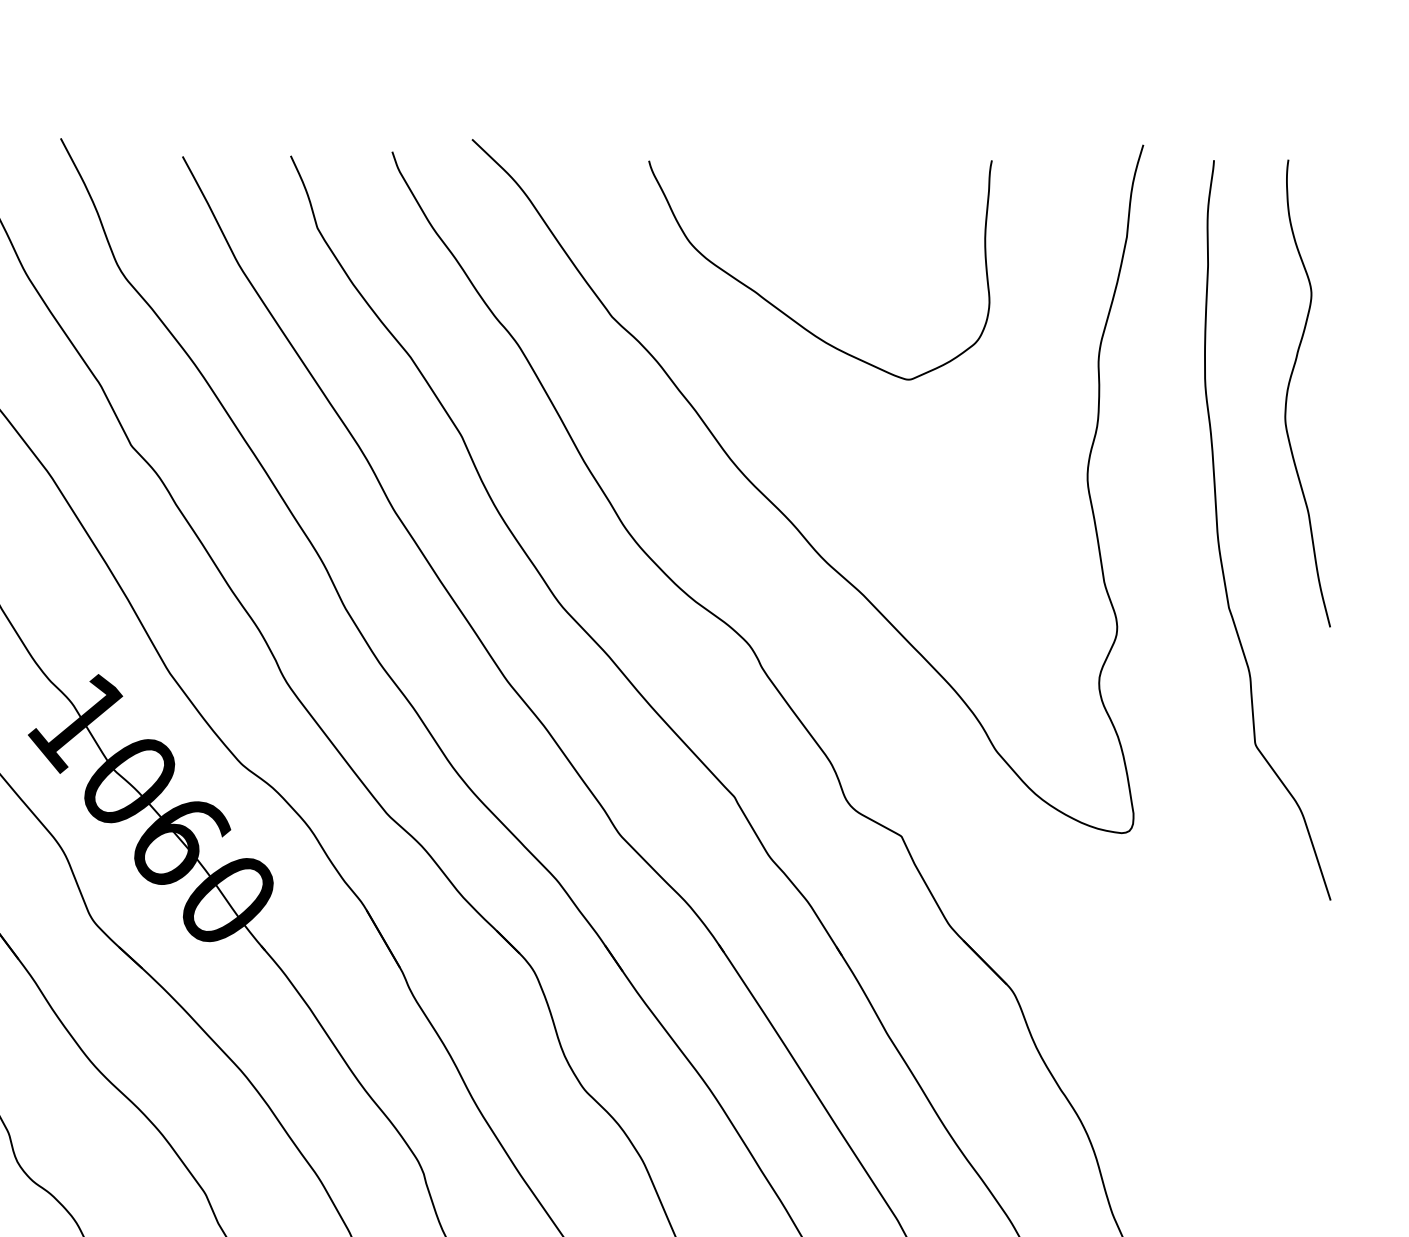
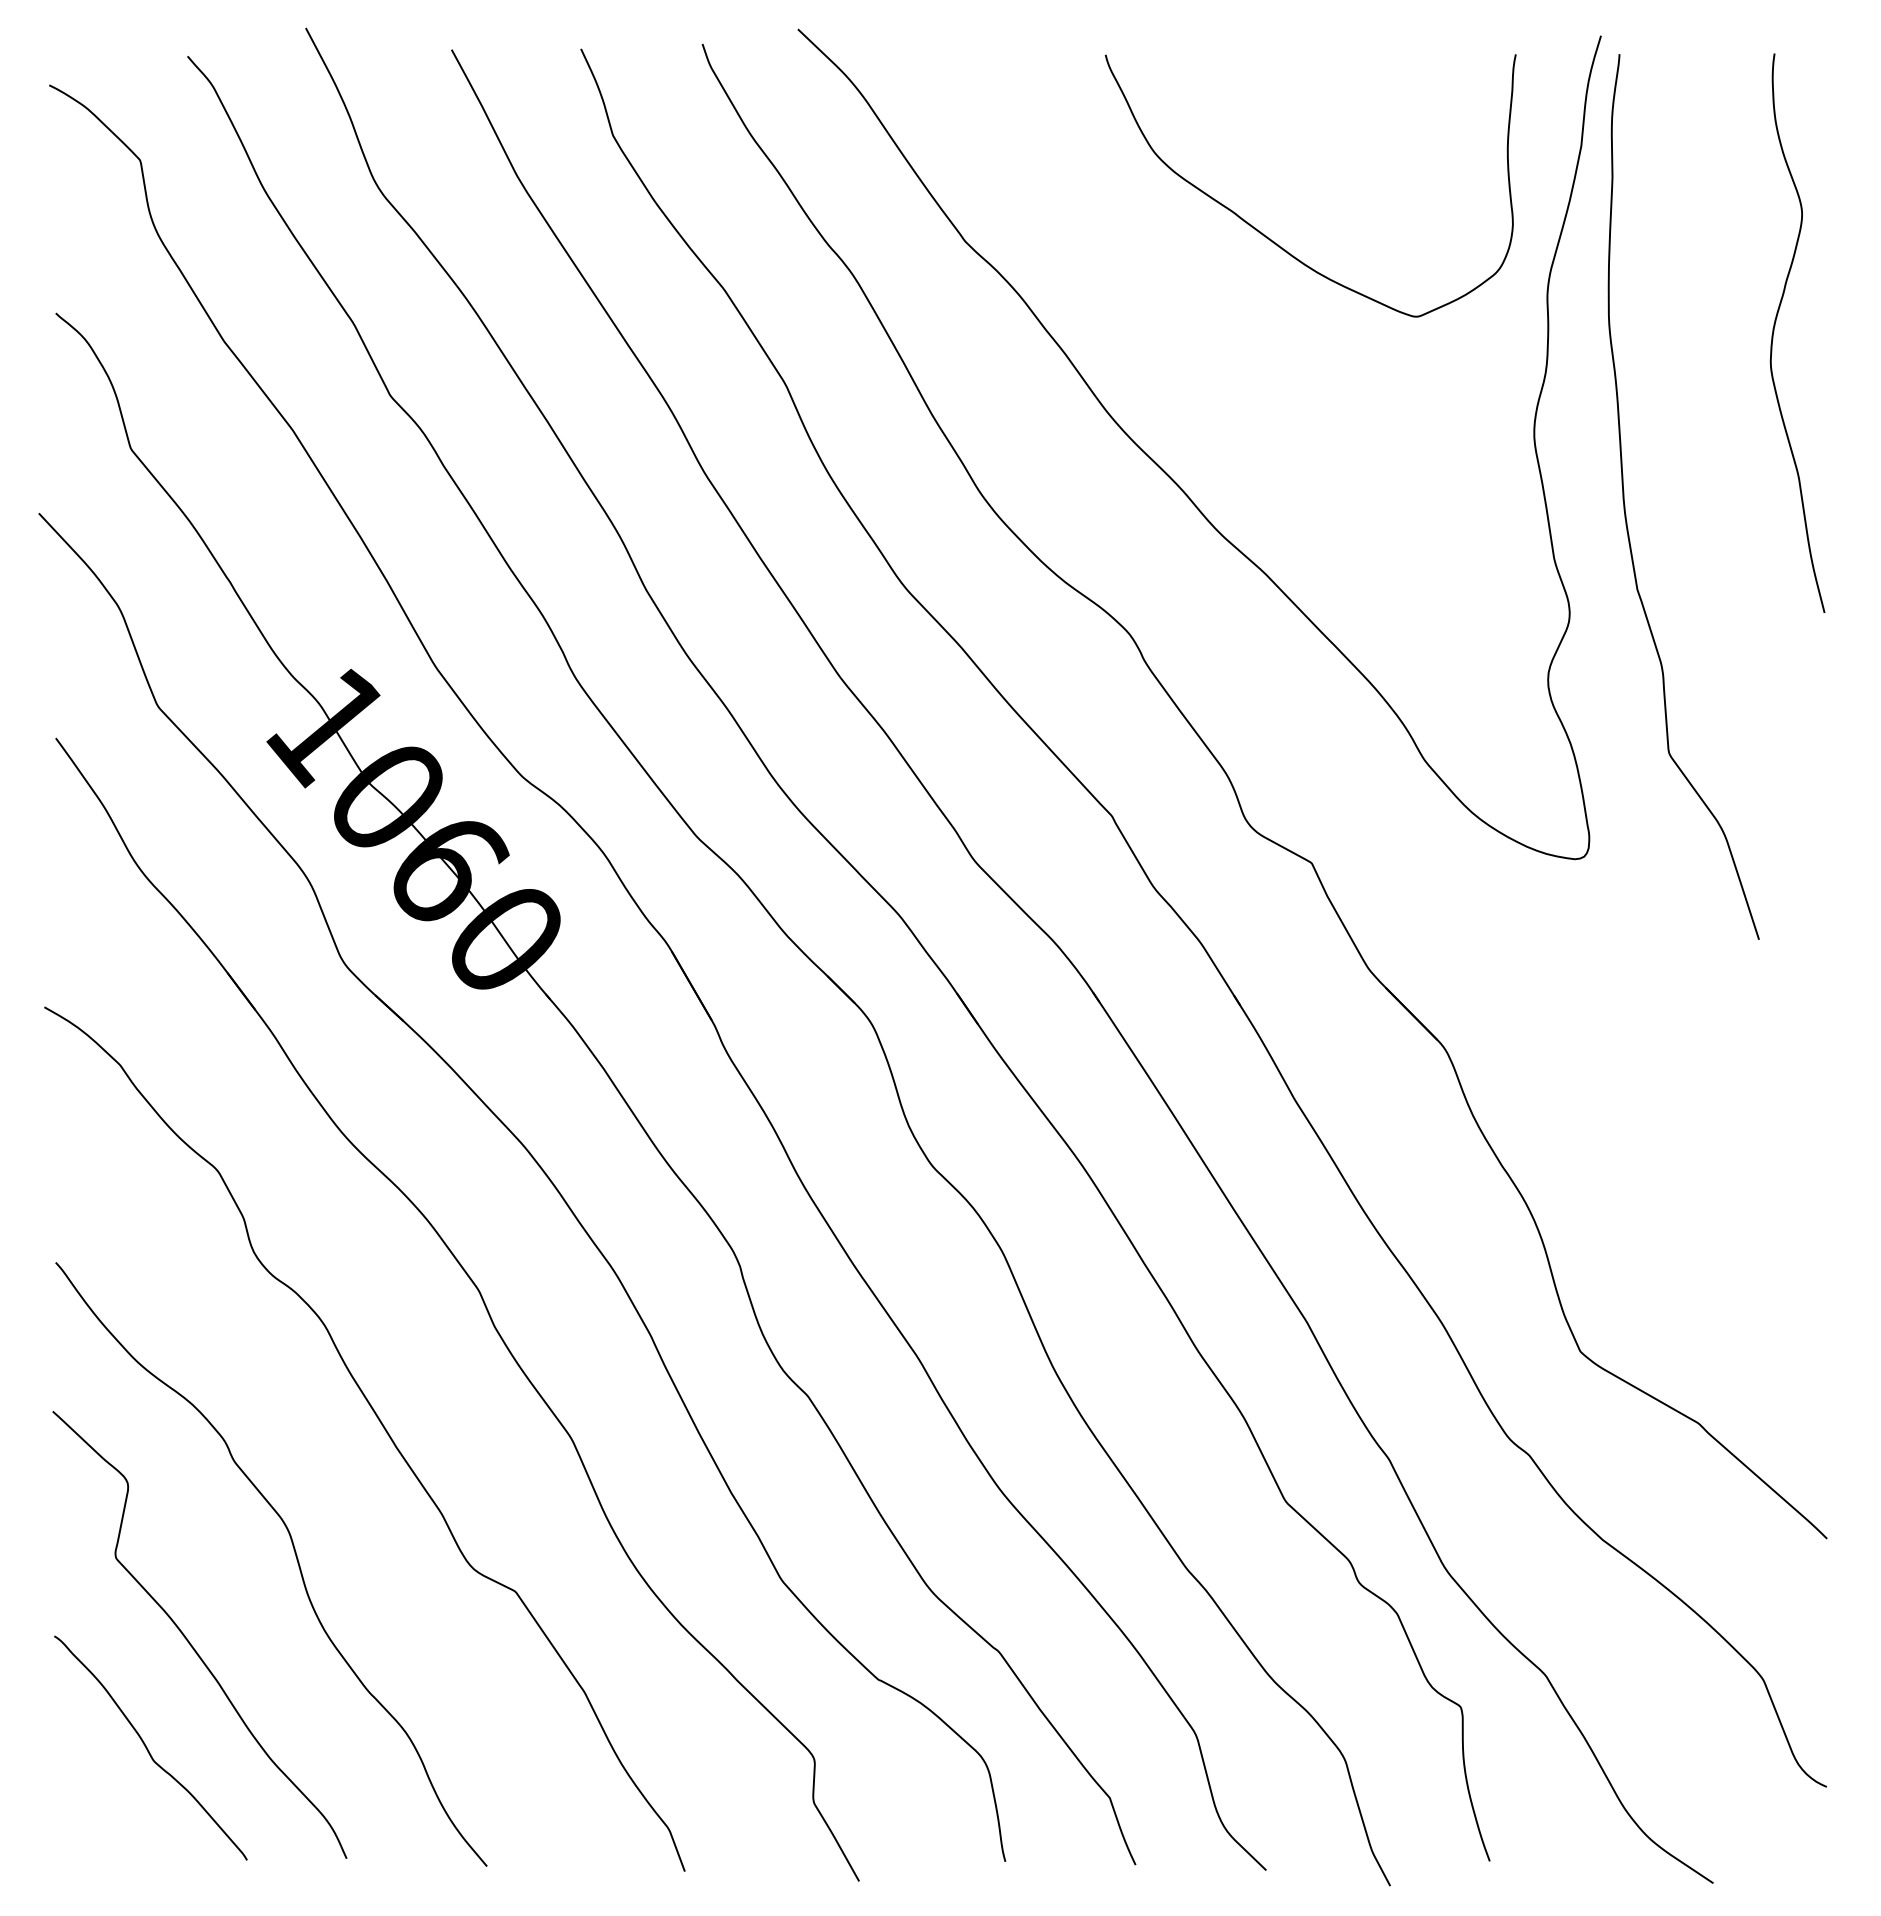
curve: (786, 314) -> (1270, 238), moved
curve: (1219, 536) -> (1625, 504), moved

